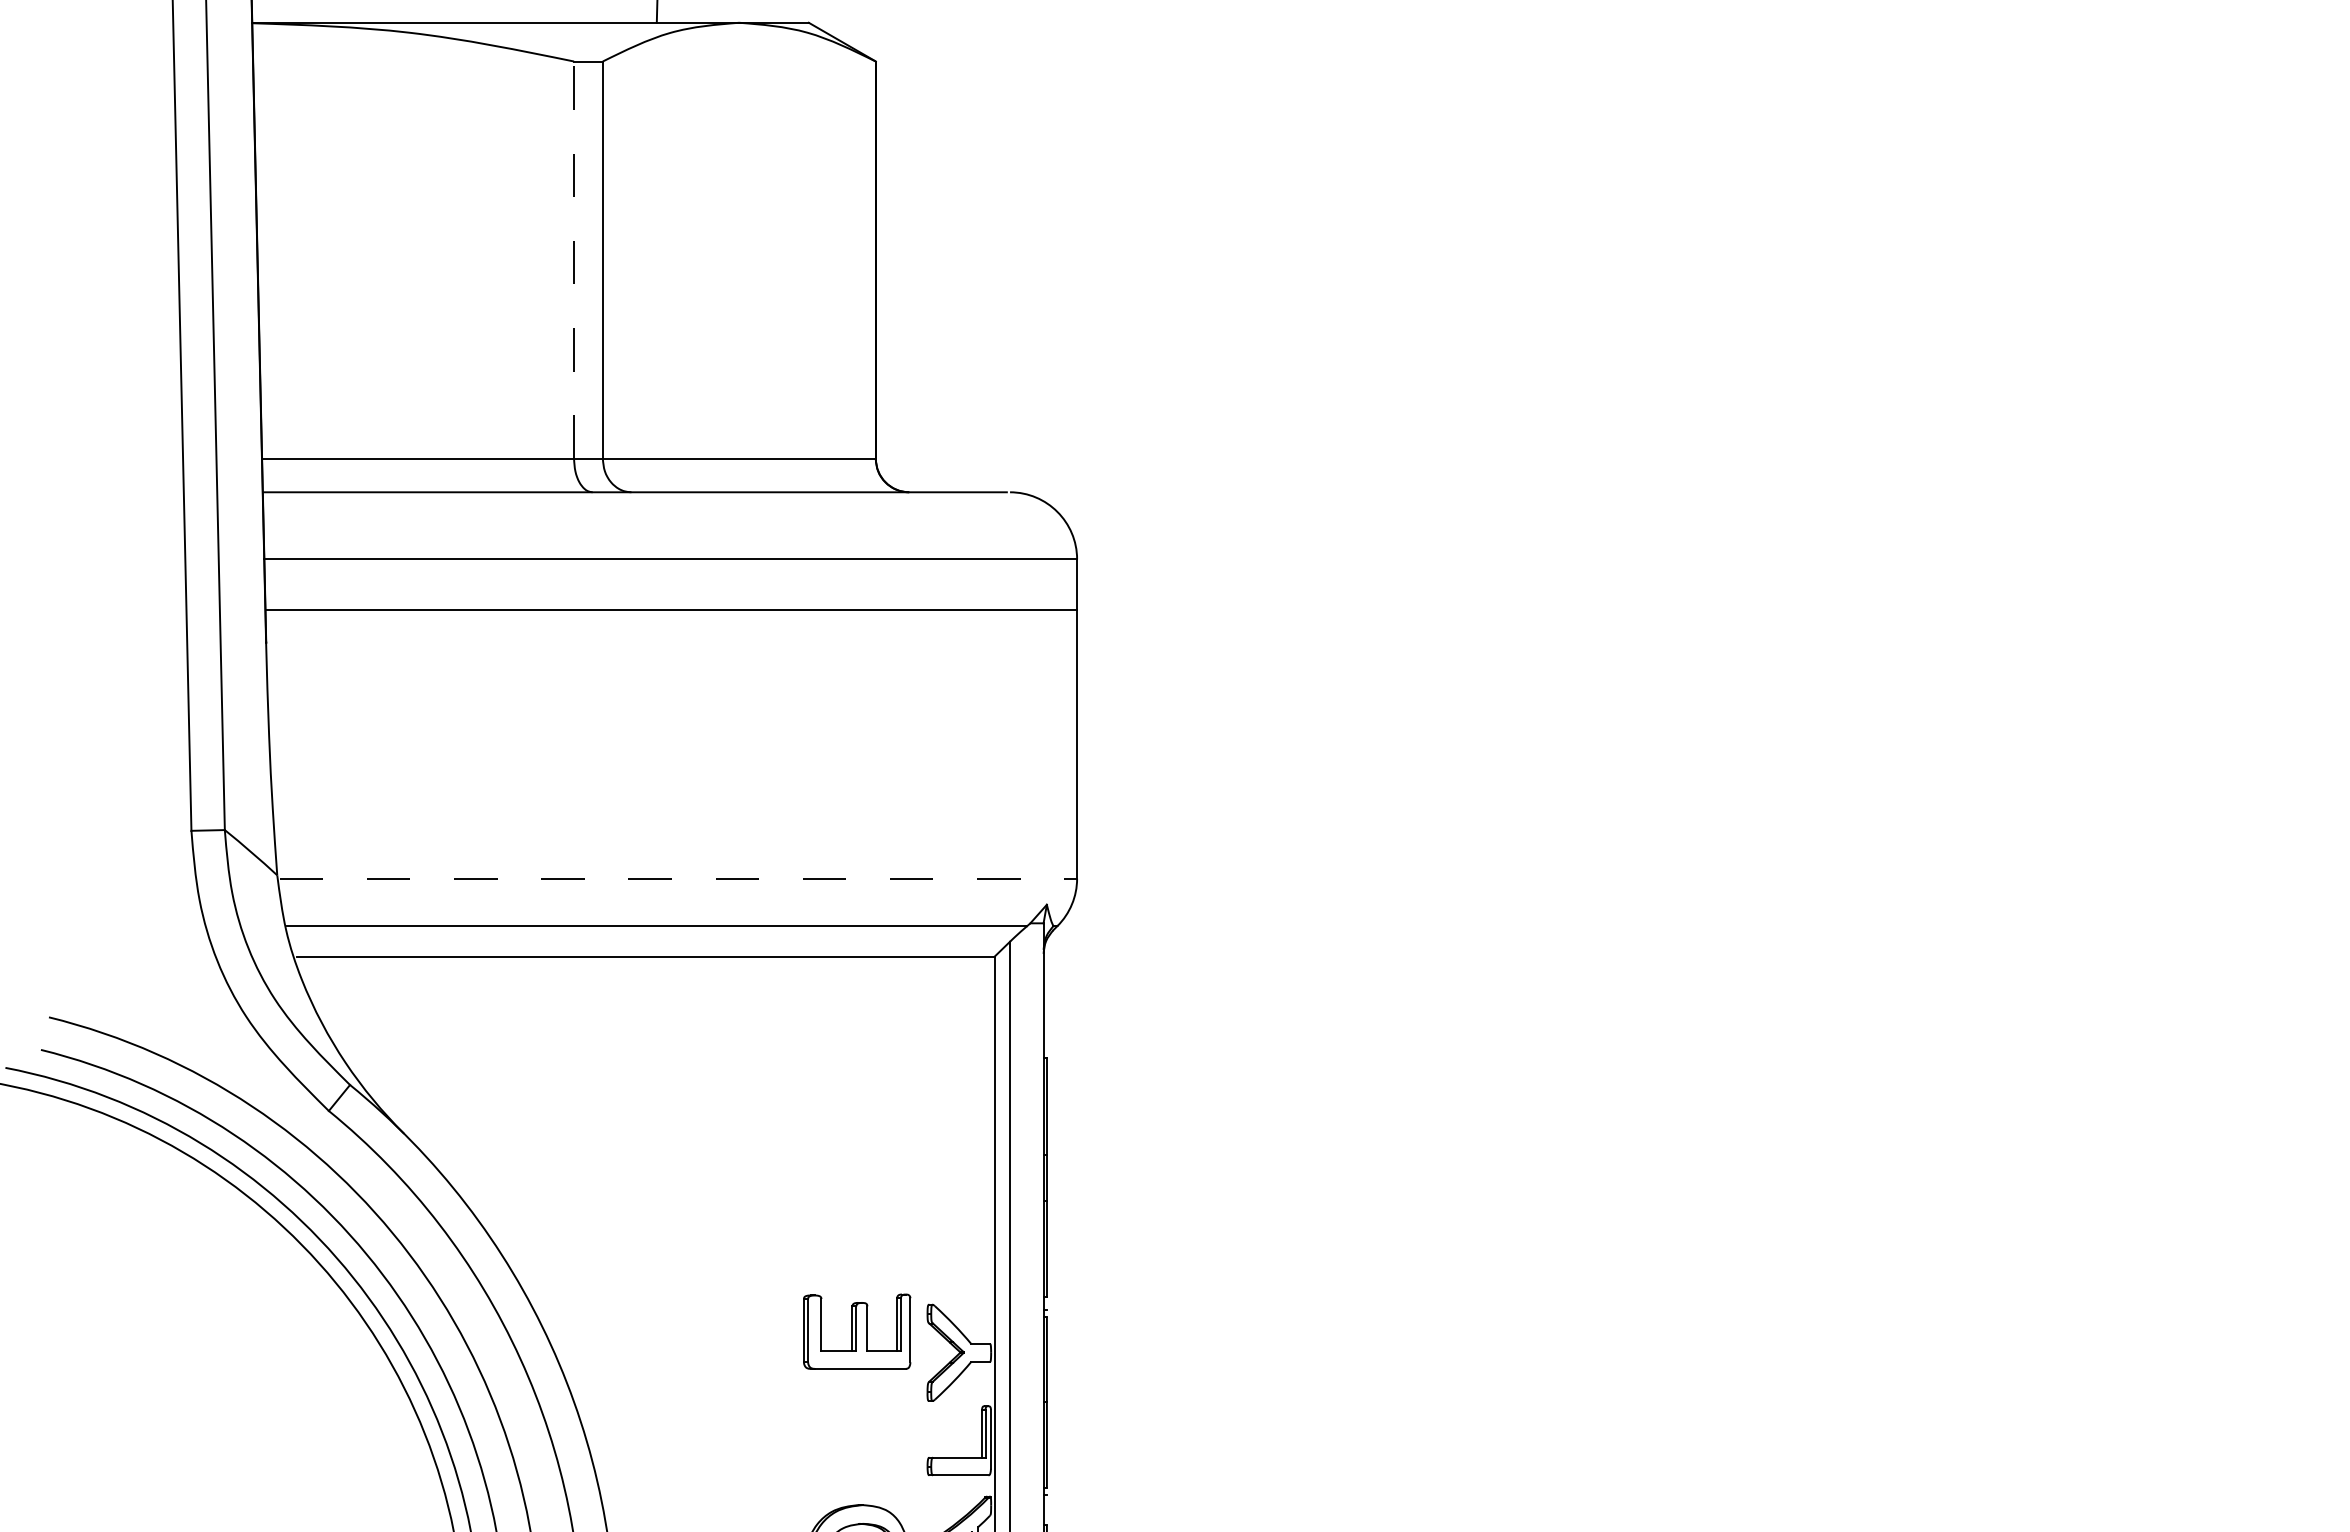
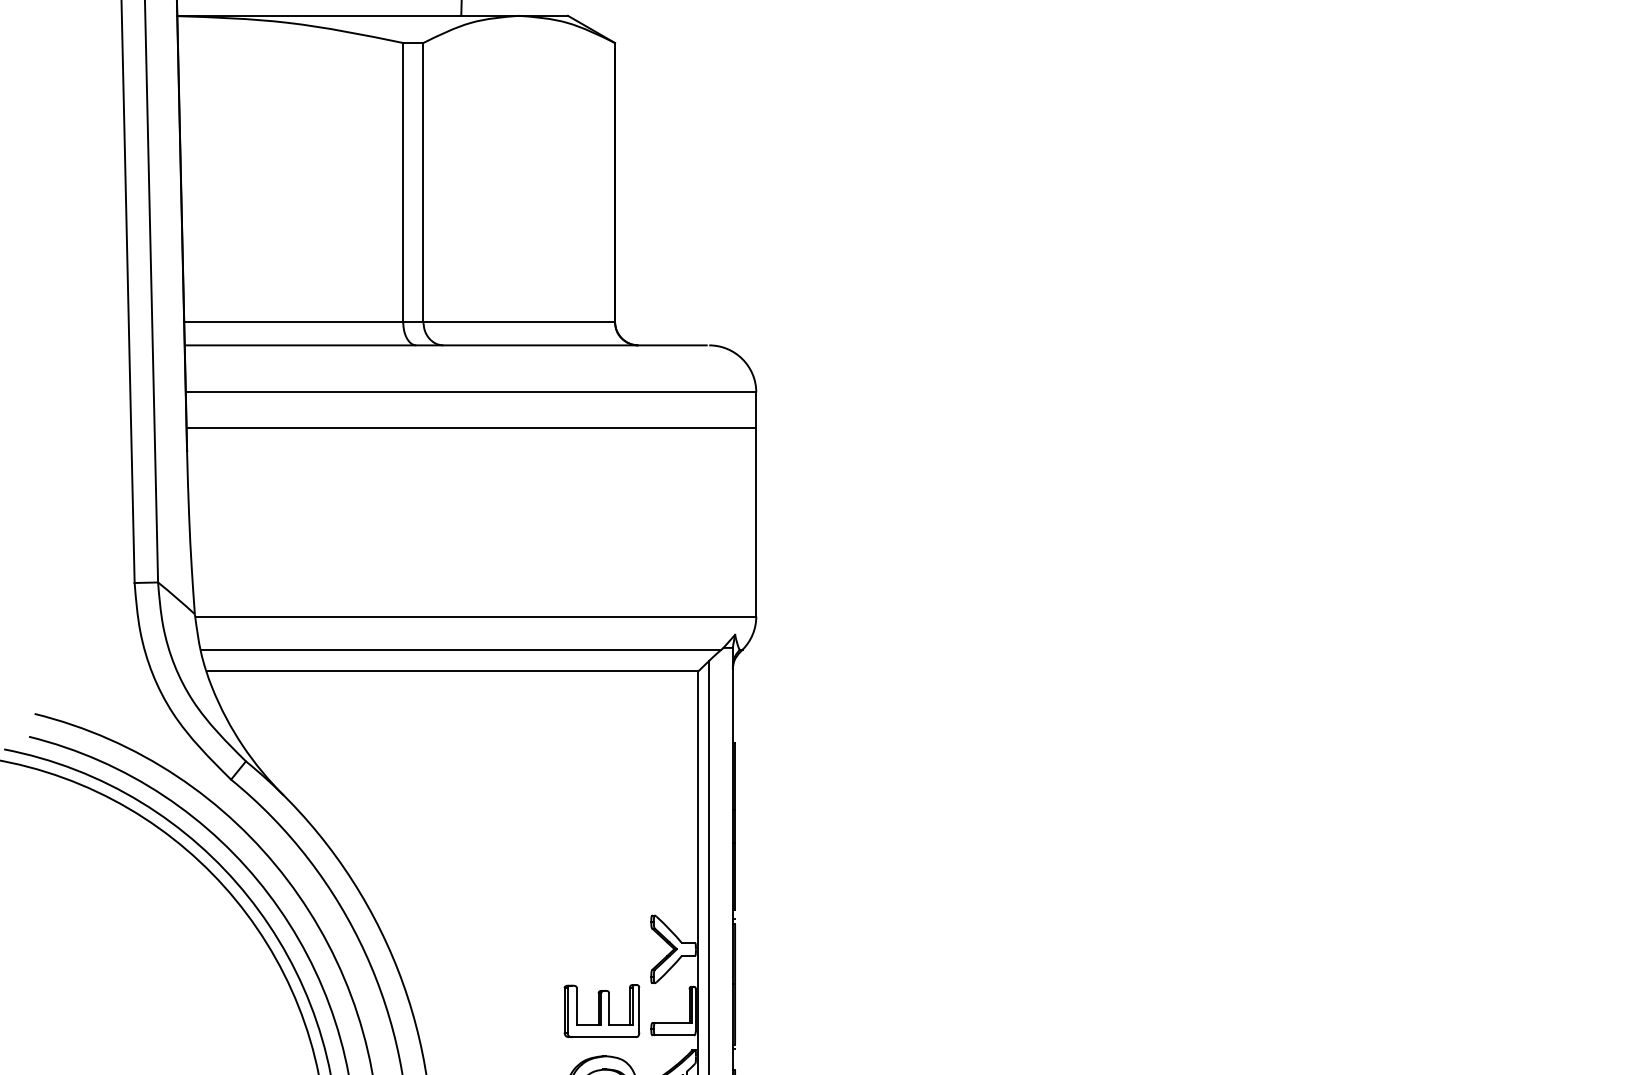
line: (574, 260) -> (403, 182), dashed -> solid
line: (678, 878) -> (476, 616), dashed -> solid
part: (857, 1331) -> (602, 1010), moved

